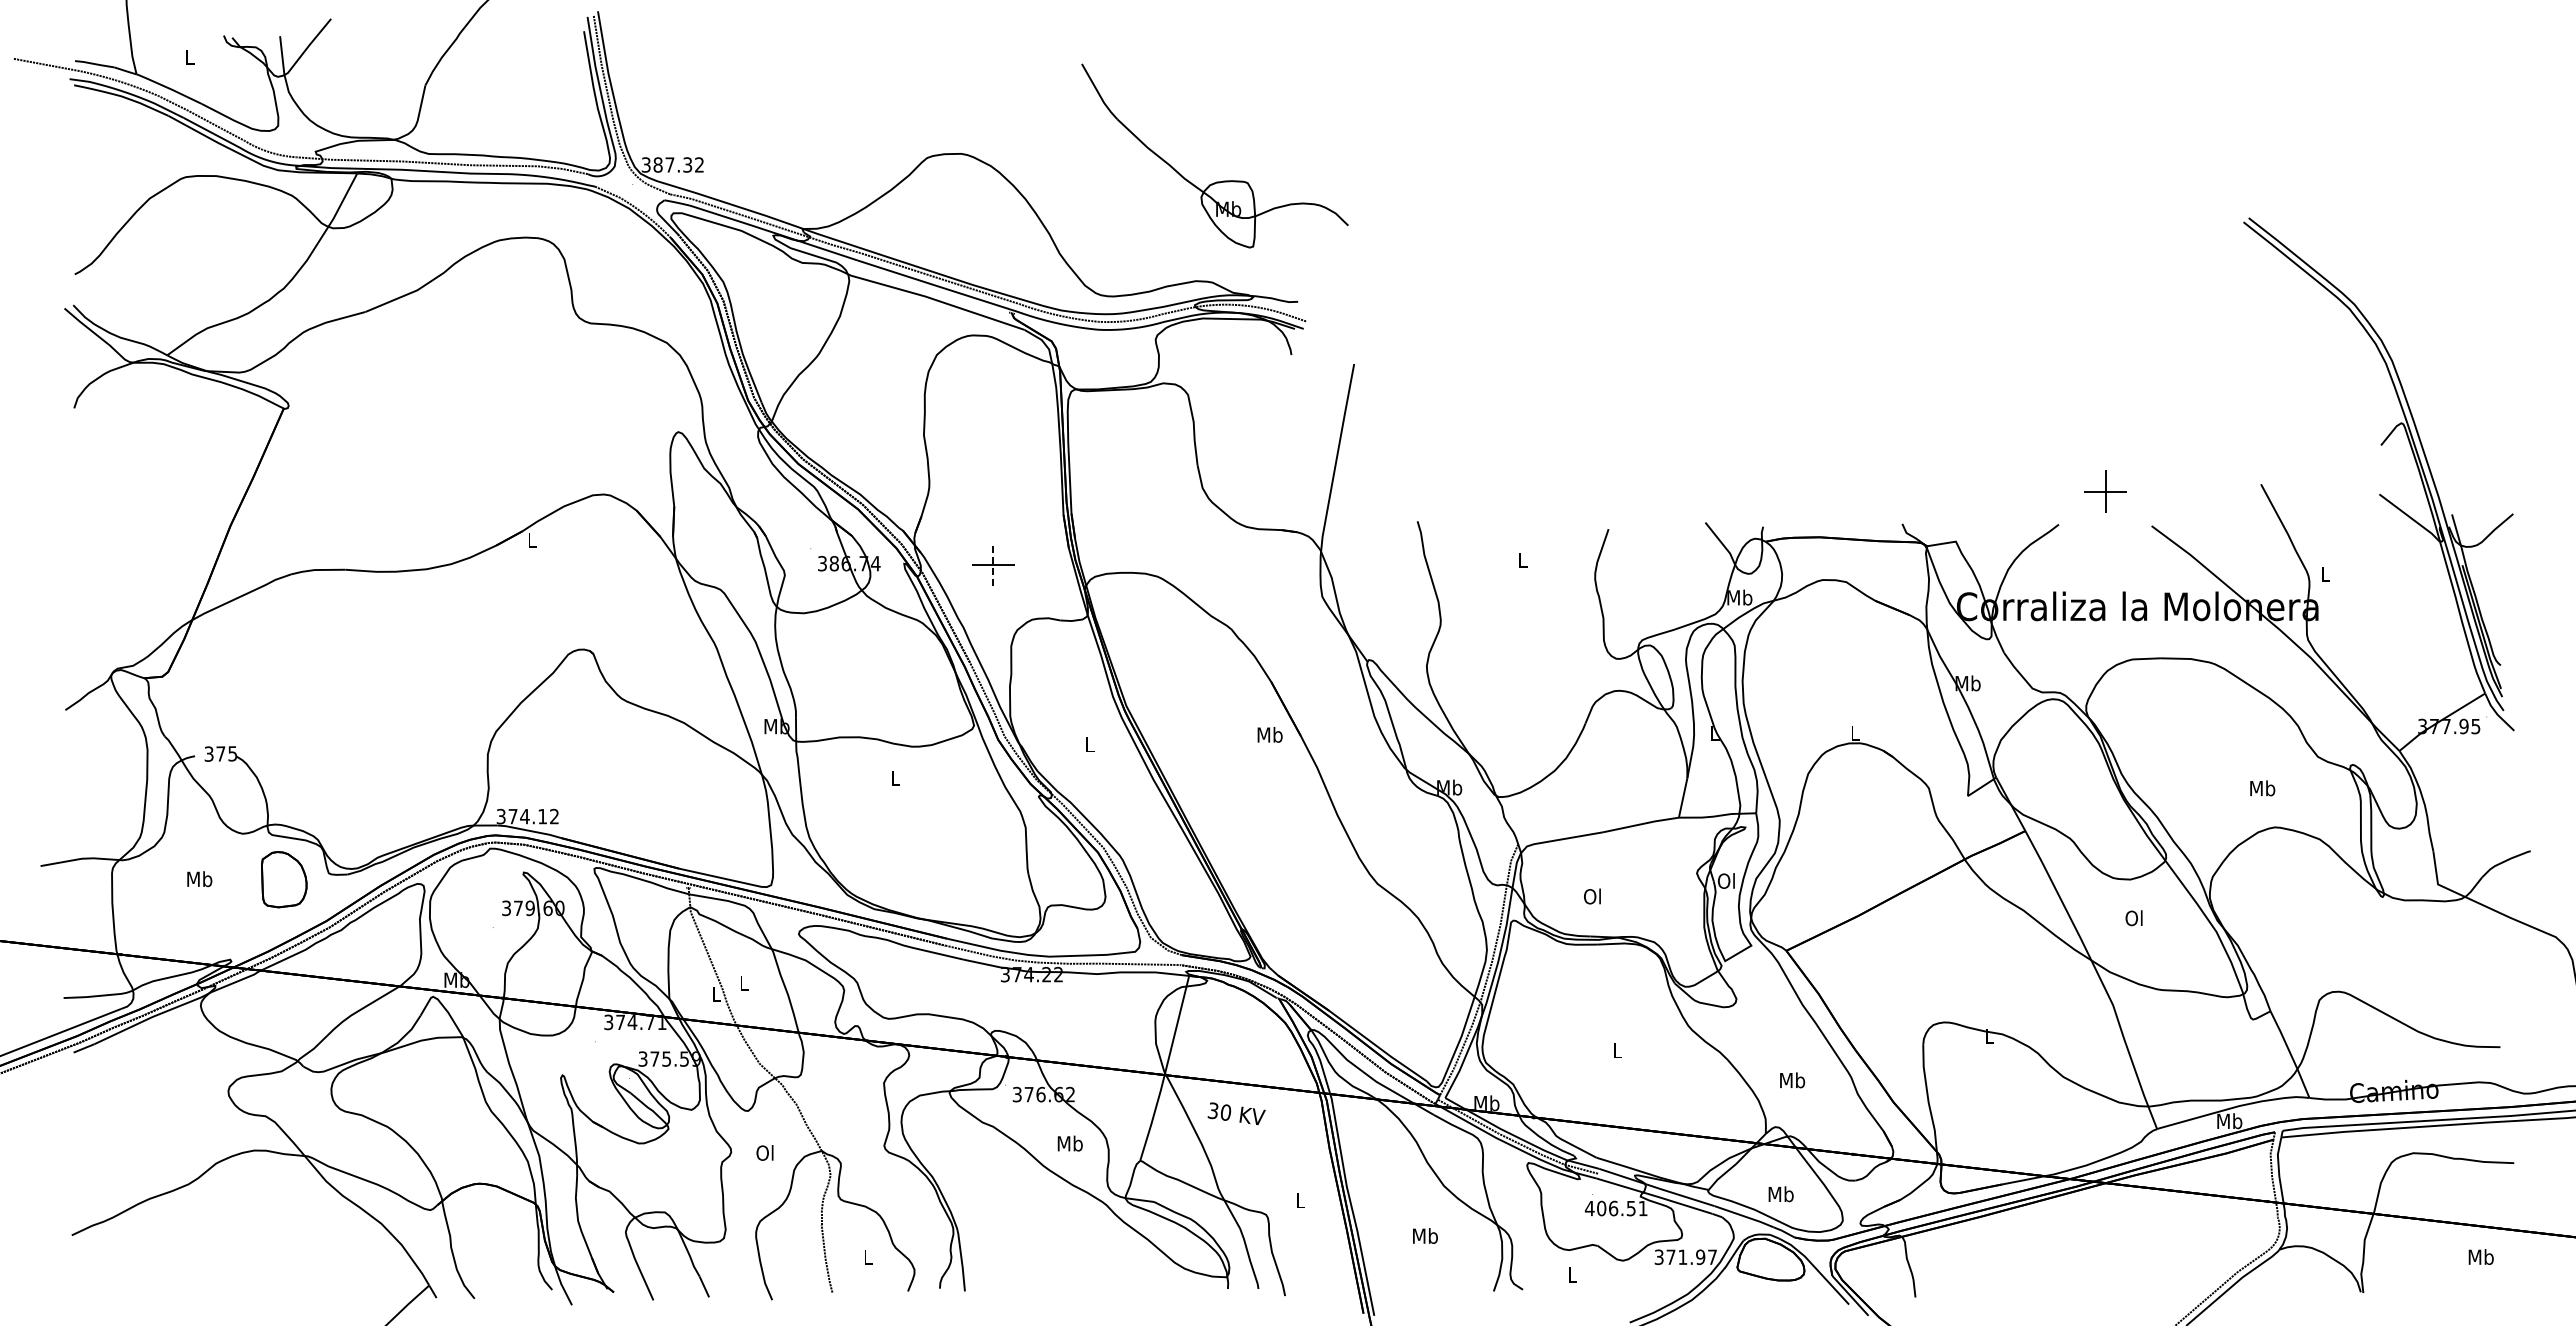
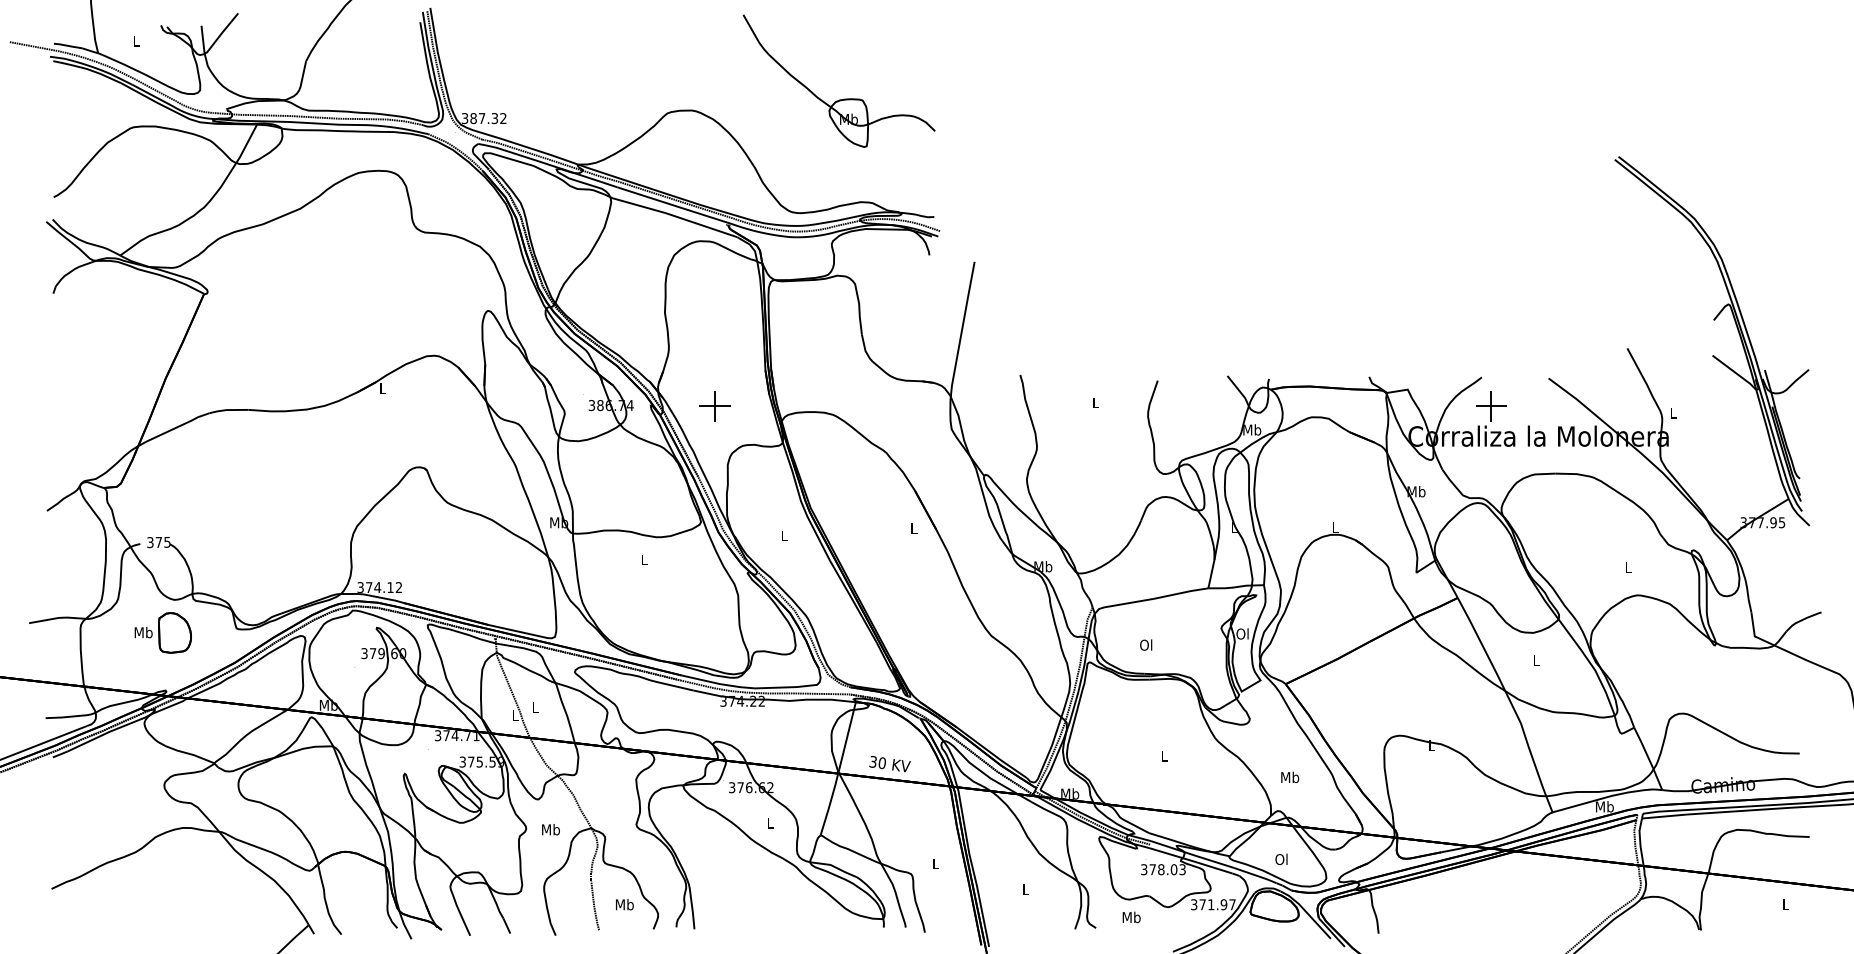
part: (1216, 181) -> (840, 99), moved
part: (2105, 491) -> (1490, 406), moved
line: (993, 564) -> (715, 406), dashed -> solid
text: (1269, 734) -> (913, 528), Mb -> L
text: (2262, 788) -> (1628, 567), Mb -> L
part: (284, 879) -> (175, 632), moved
text: (2133, 918) -> (1535, 660), Ol -> L
text: (1236, 1113) -> (889, 763), moved
text: (1069, 1143) -> (769, 822), Mb -> L
text: (765, 1152) -> (550, 829), Ol -> Mb
text: (1780, 1194) -> (1281, 859), Mb -> Ol
text: (1615, 1208) -> (1162, 869), 406.51 -> 378.03
text: (1425, 1235) -> (1025, 889), Mb -> L
text: (2480, 1256) -> (1785, 904), Mb -> L
text: (867, 1257) -> (624, 904), L -> Mb
text: (1572, 1274) -> (1131, 917), L -> Mb

